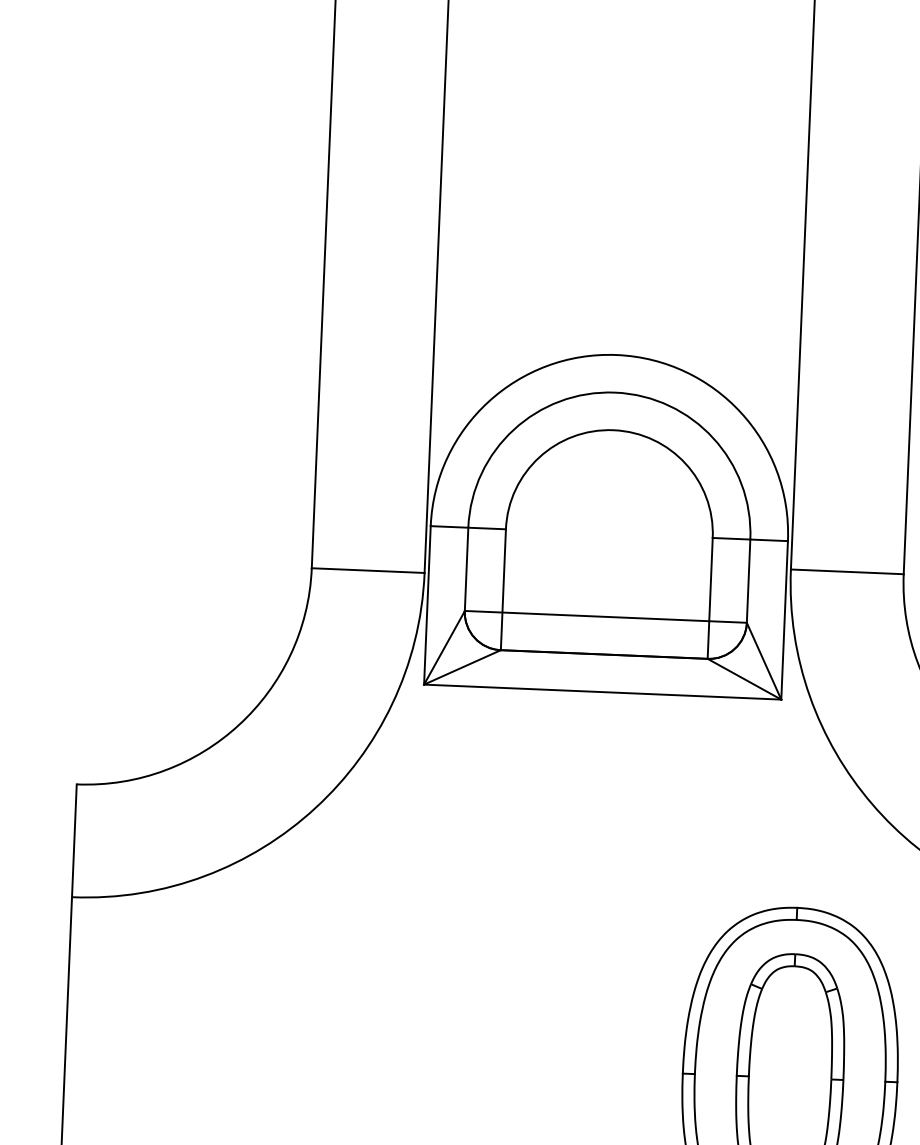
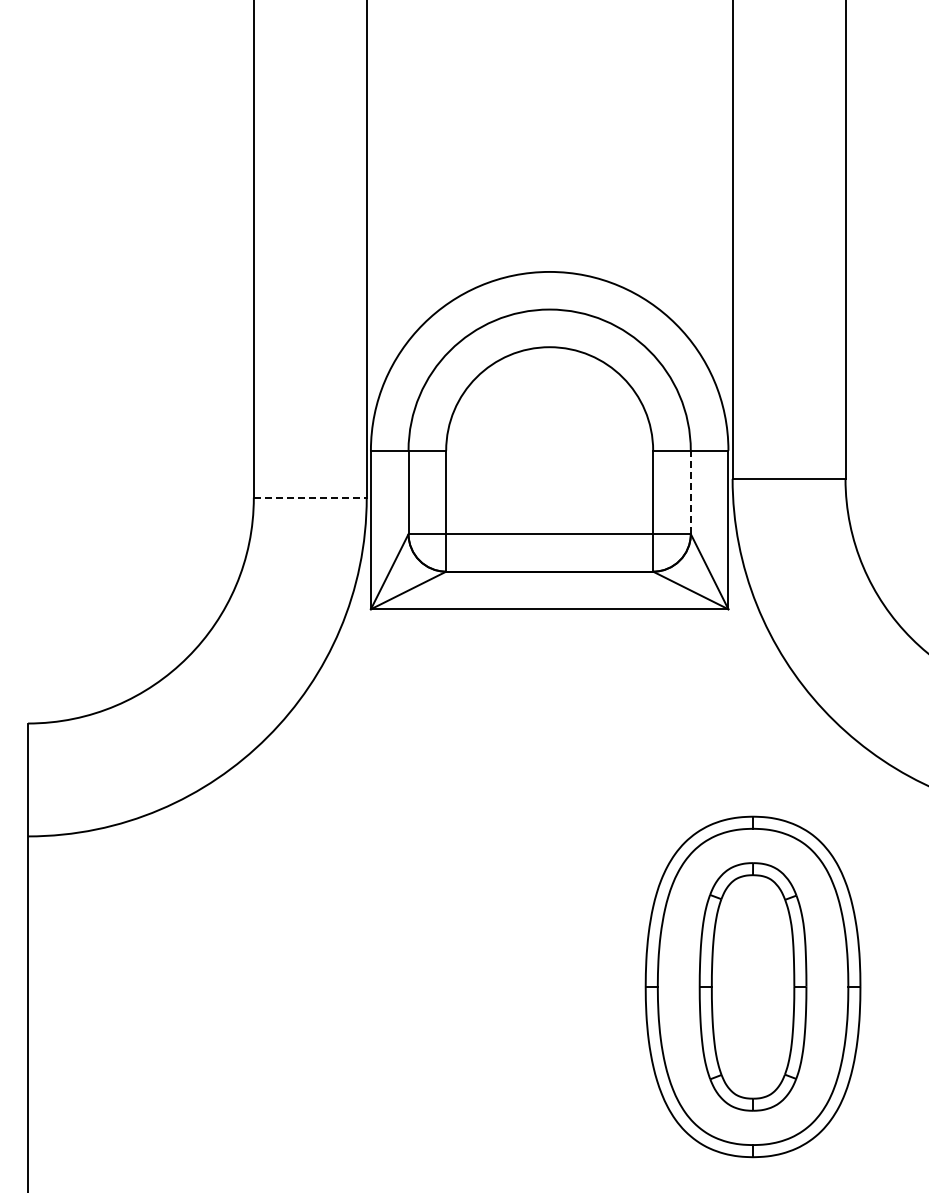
line: (368, 570) -> (310, 497), solid -> dashed
line: (748, 581) -> (690, 492), solid -> dashed

